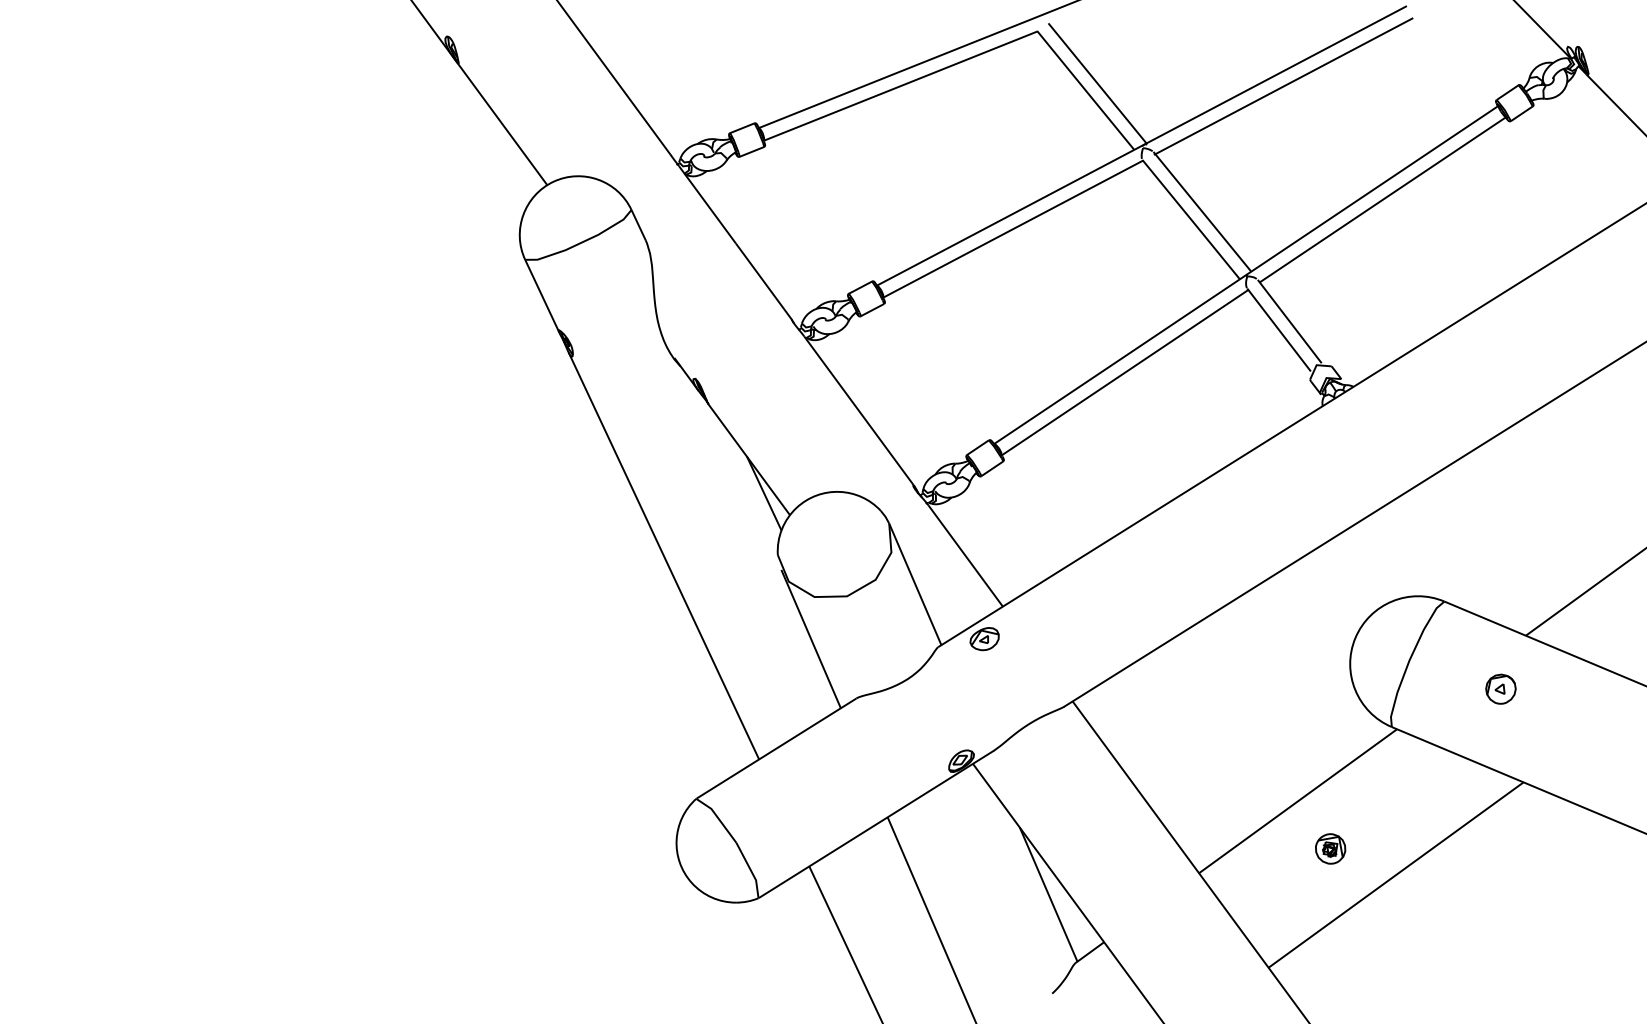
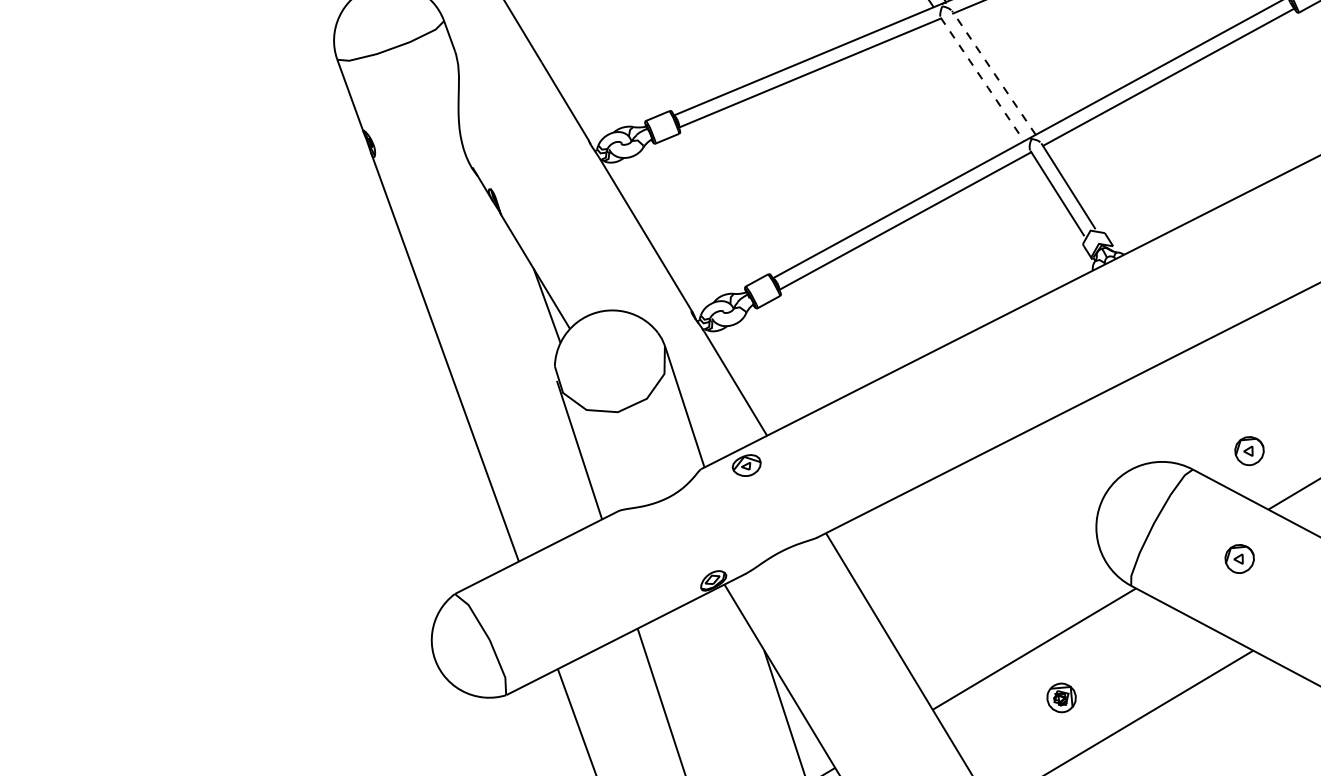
line: (1202, 212) -> (993, 73), solid -> dashed
line: (1191, 220) -> (982, 80), solid -> dashed
part: (1500, 576) -> (1249, 450), added

